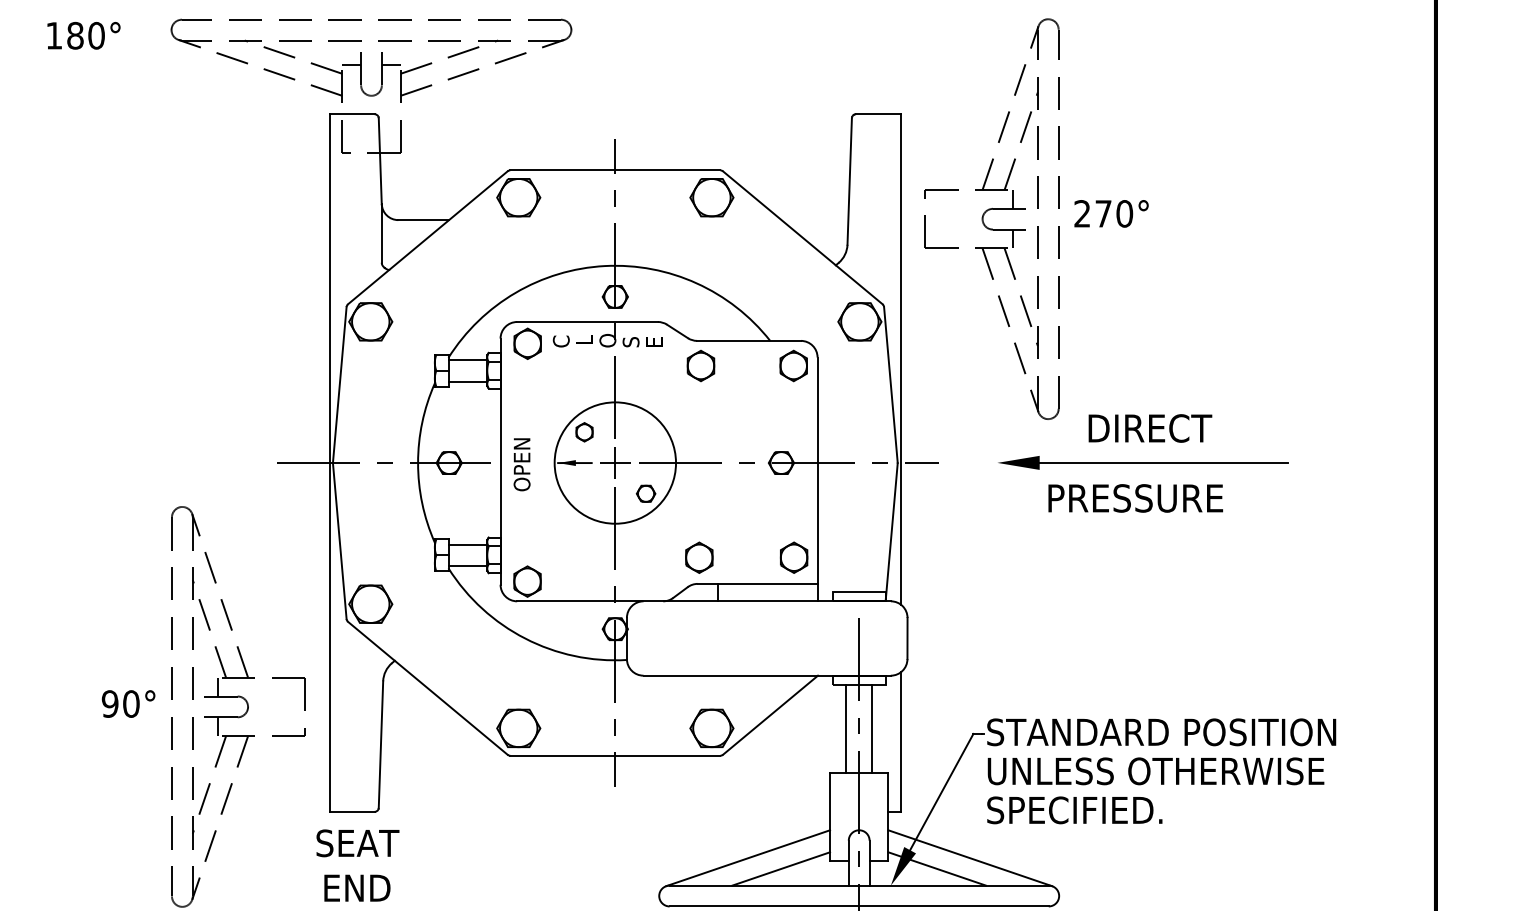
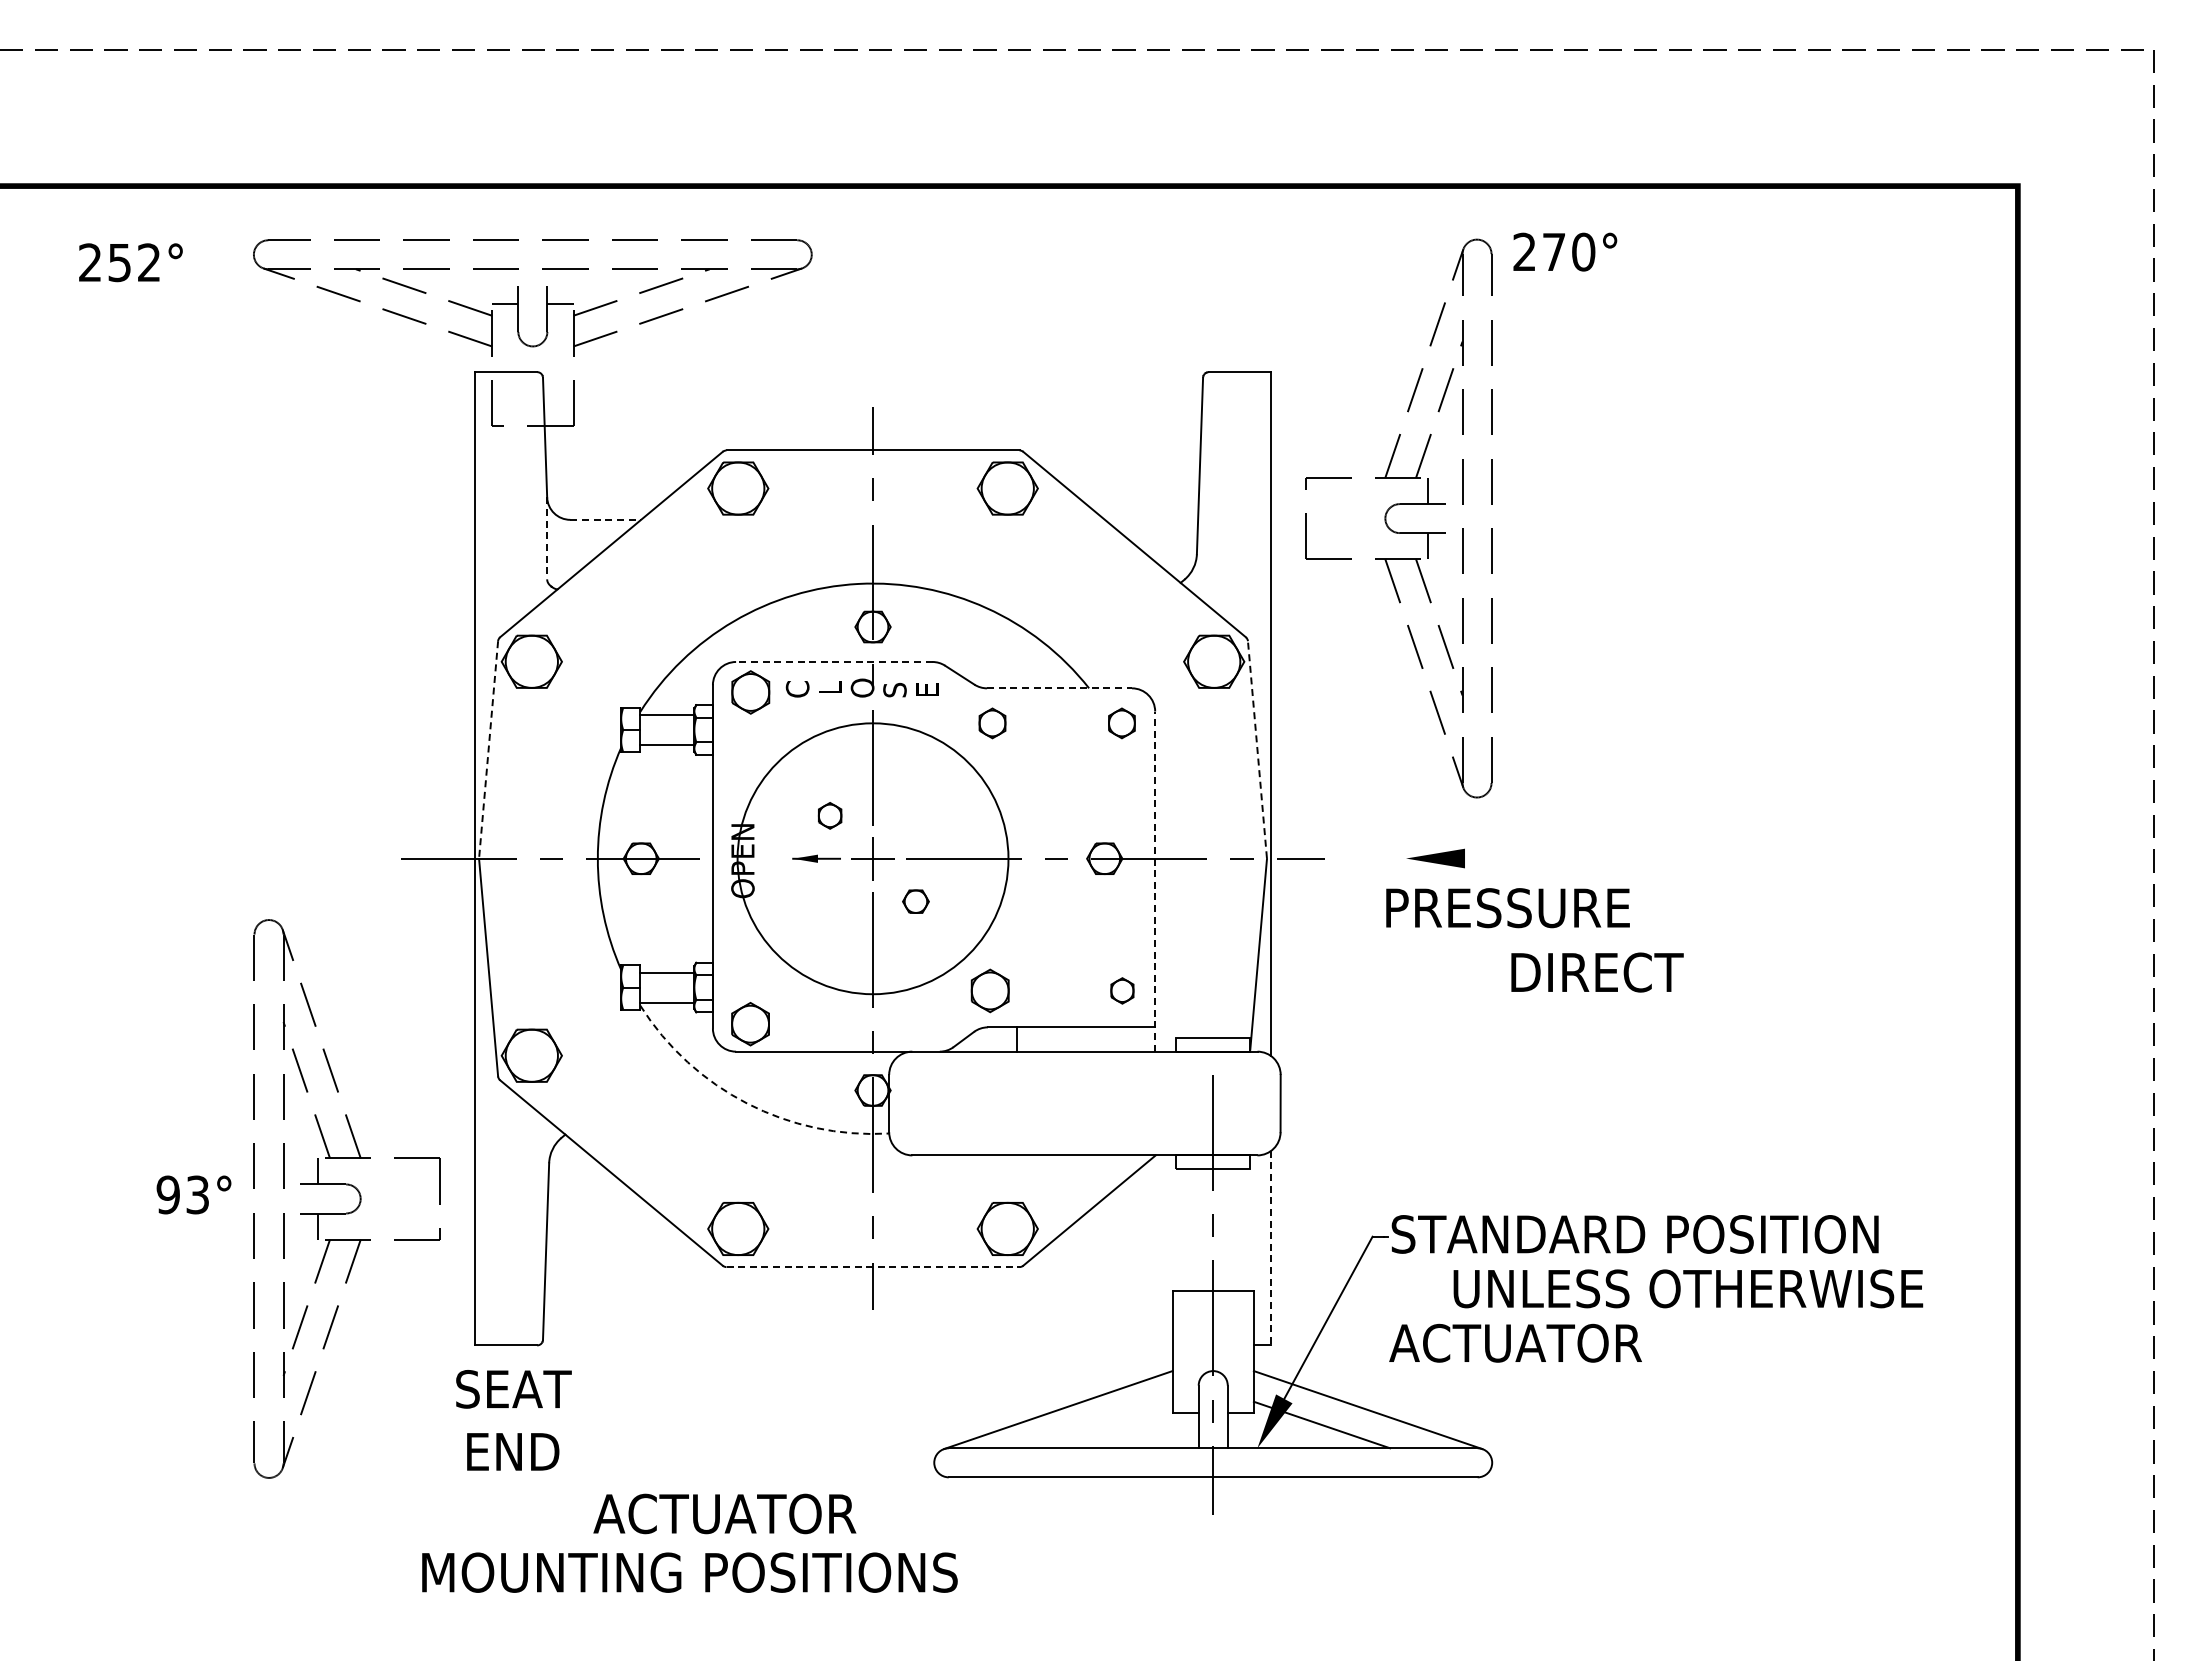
text: (75, 35) -> (119, 262), 180° -> 252°
text: (1111, 213) -> (1565, 251), moved
line: (424, 219) -> (606, 519), solid -> dashed
line: (382, 233) -> (547, 538), solid -> dashed
line: (587, 321) -> (833, 661), solid -> dashed
line: (749, 341) -> (1060, 688), solid -> dashed
part: (700, 366) -> (992, 723), size x0.7
part: (793, 366) -> (1121, 723), size x0.7
line: (339, 384) -> (488, 749), solid -> dashed
line: (890, 384) -> (1257, 749), solid -> dashed
text: (1150, 428) -> (1597, 972), moved
circle: (614, 462) -> (872, 858), size x1.6
line: (1148, 462) -> (1616, 858), removed
line: (817, 479) -> (1155, 881), solid -> dashed
text: (1135, 498) -> (1507, 908), moved
part: (794, 557) -> (1122, 990), size x0.6
arc: (525, 638) -> (747, 1103), solid -> dashed
text: (131, 703) -> (197, 1194), 90° -> 93°
line: (846, 728) -> (1195, 1229), removed
line: (872, 728) -> (1231, 1229), removed
line: (900, 742) -> (1271, 1248), solid -> dashed
line: (615, 756) -> (873, 1267), solid -> dashed
text: (1156, 771) -> (1688, 1288), moved
text: (1075, 809) -> (1515, 1342), SPECIFIED. -> ACTUATOR
line: (781, 868) -> (1104, 1424), removed

